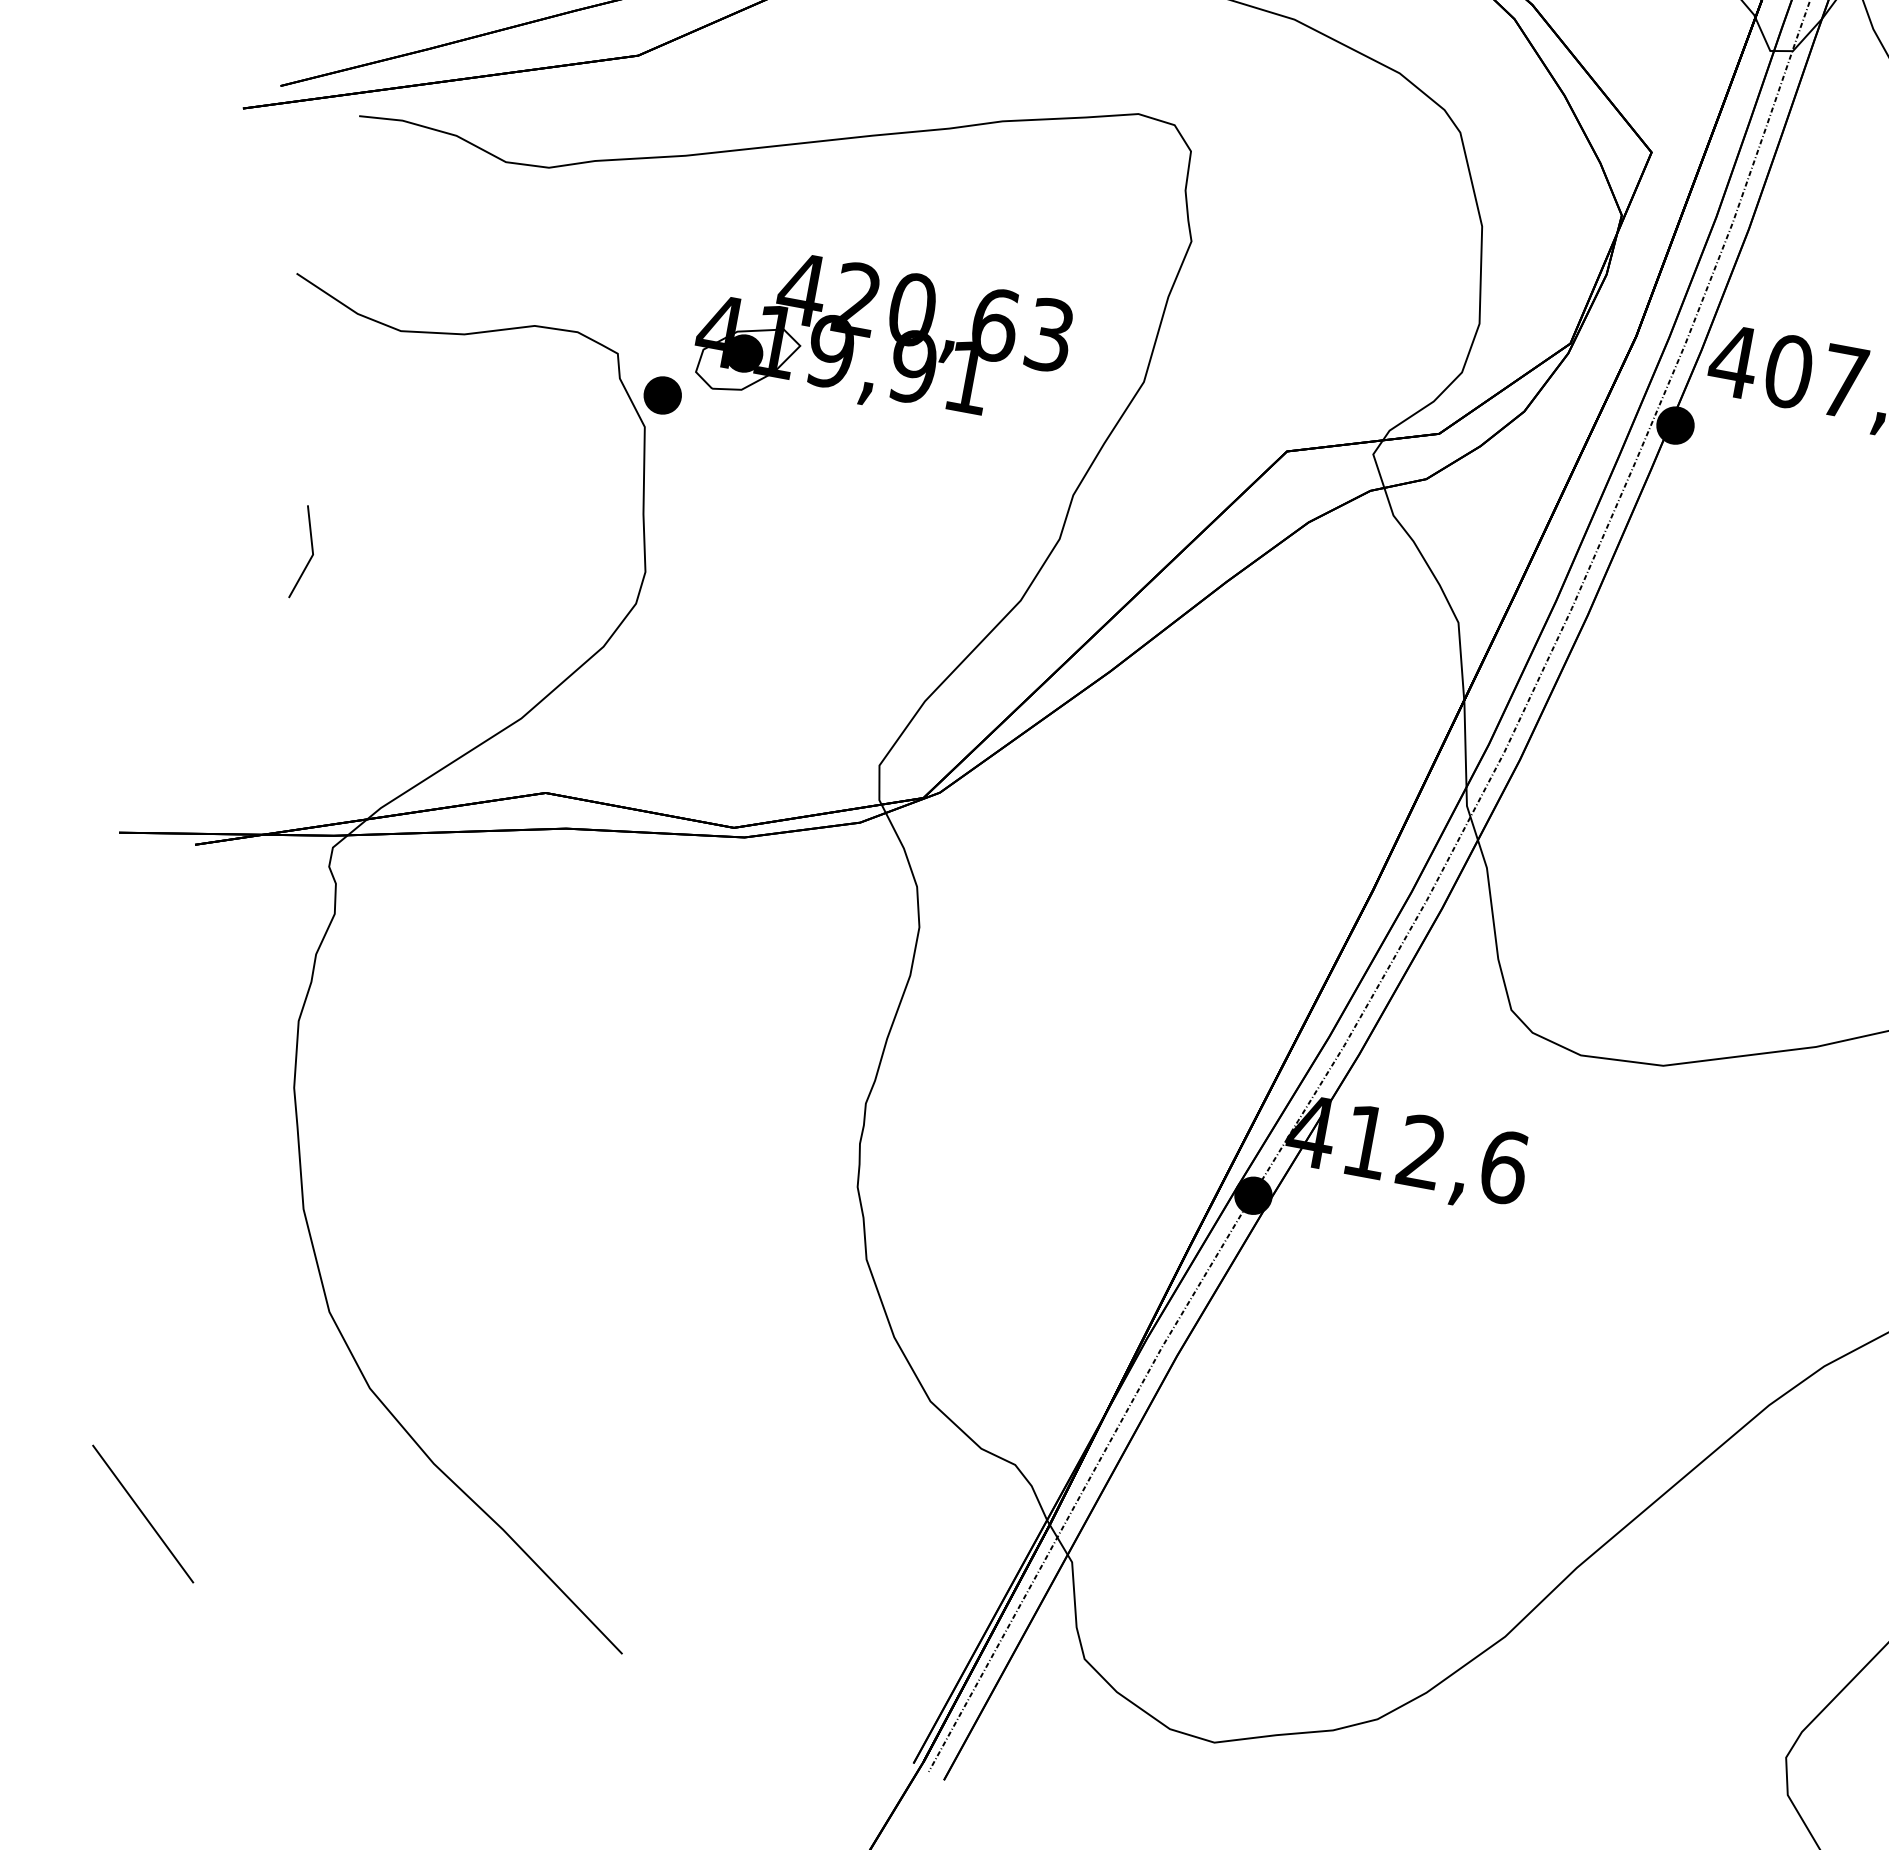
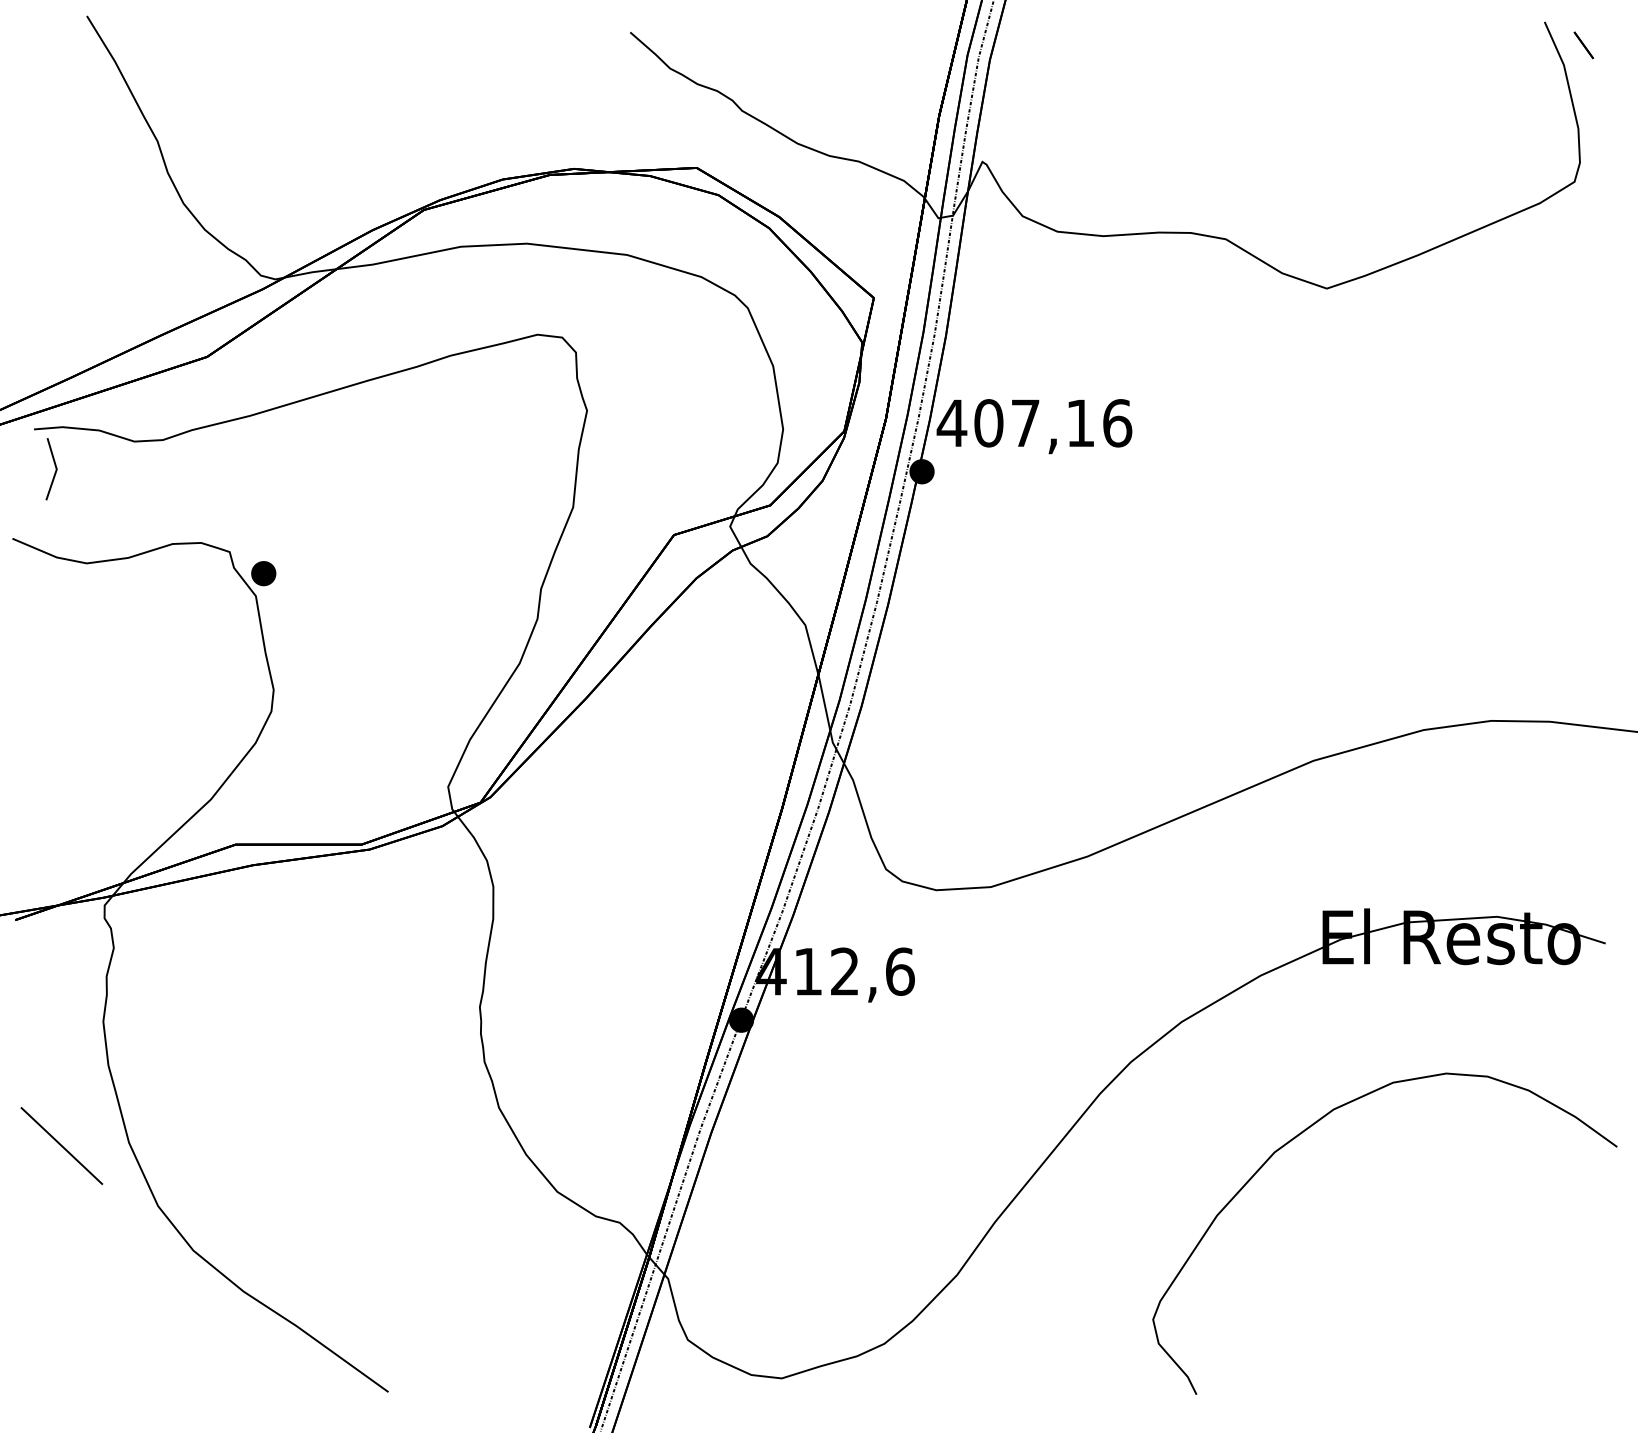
part: (893, 348) -> (407, 515), removed
line: (311, 554) -> (55, 469), moved
line: (142, 1513) -> (61, 1145), moved

